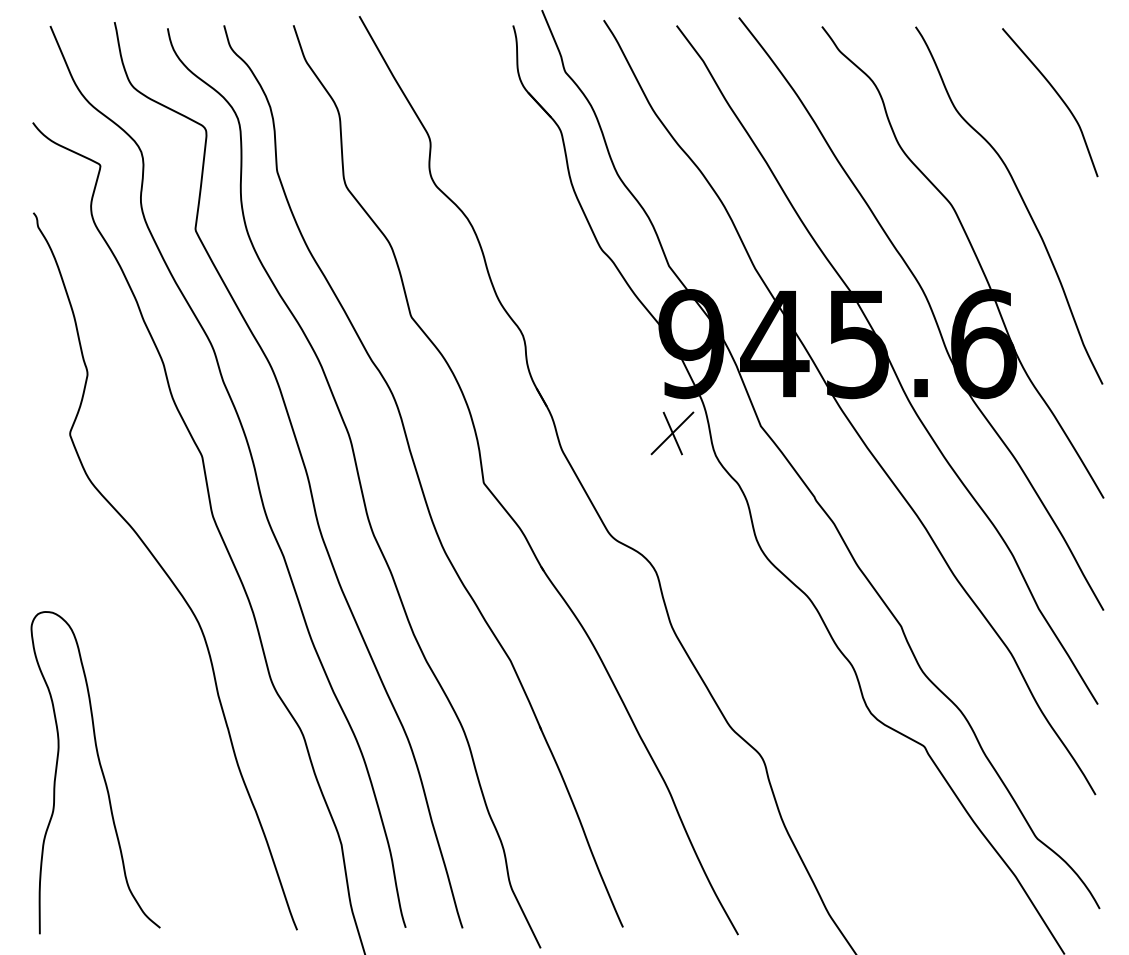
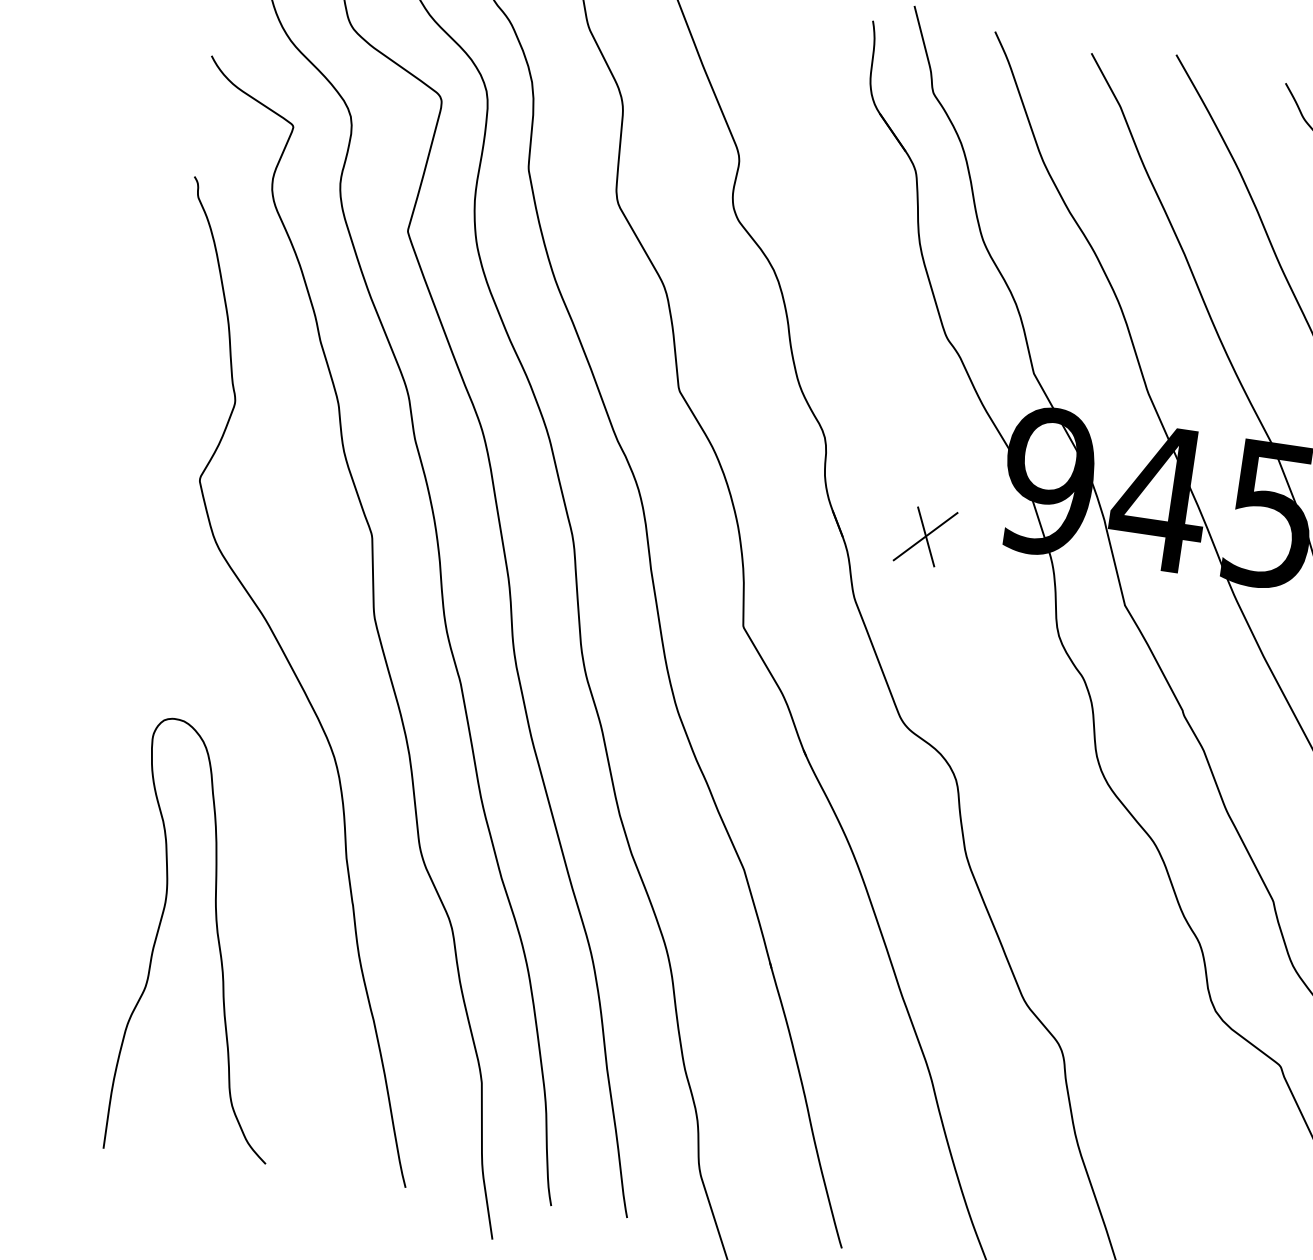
part: (672, 433) -> (925, 536), moved
curve: (100, 769) -> (217, 940), moved

